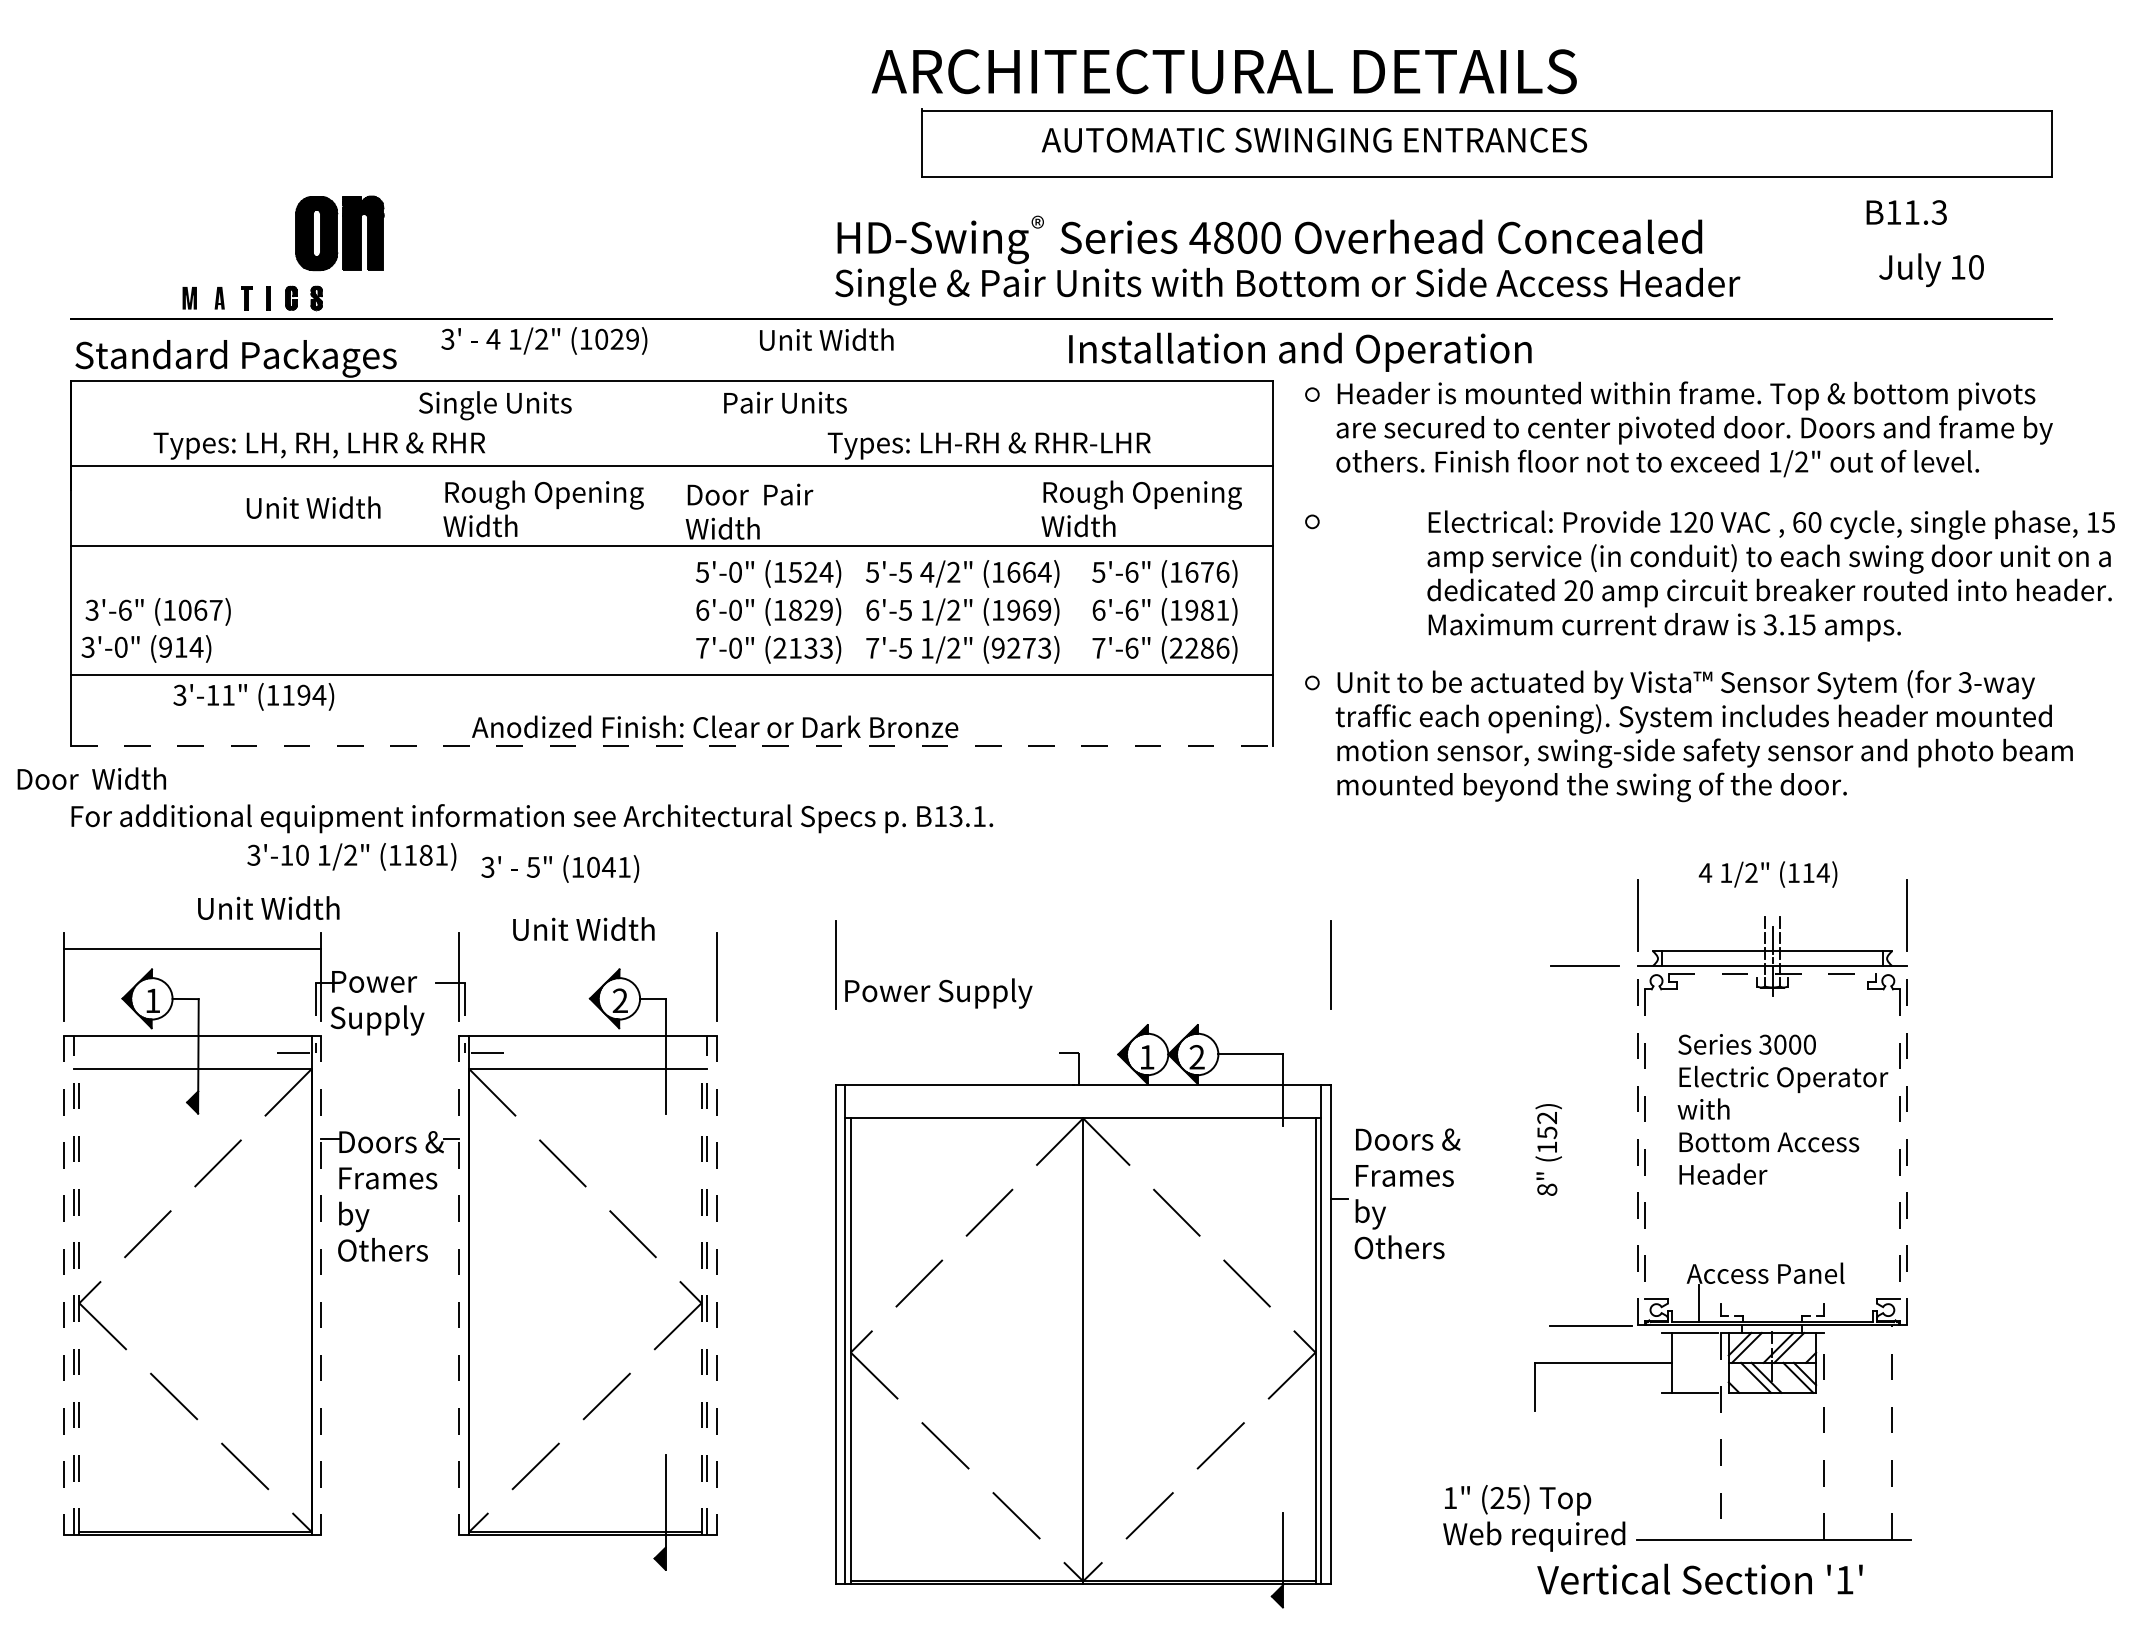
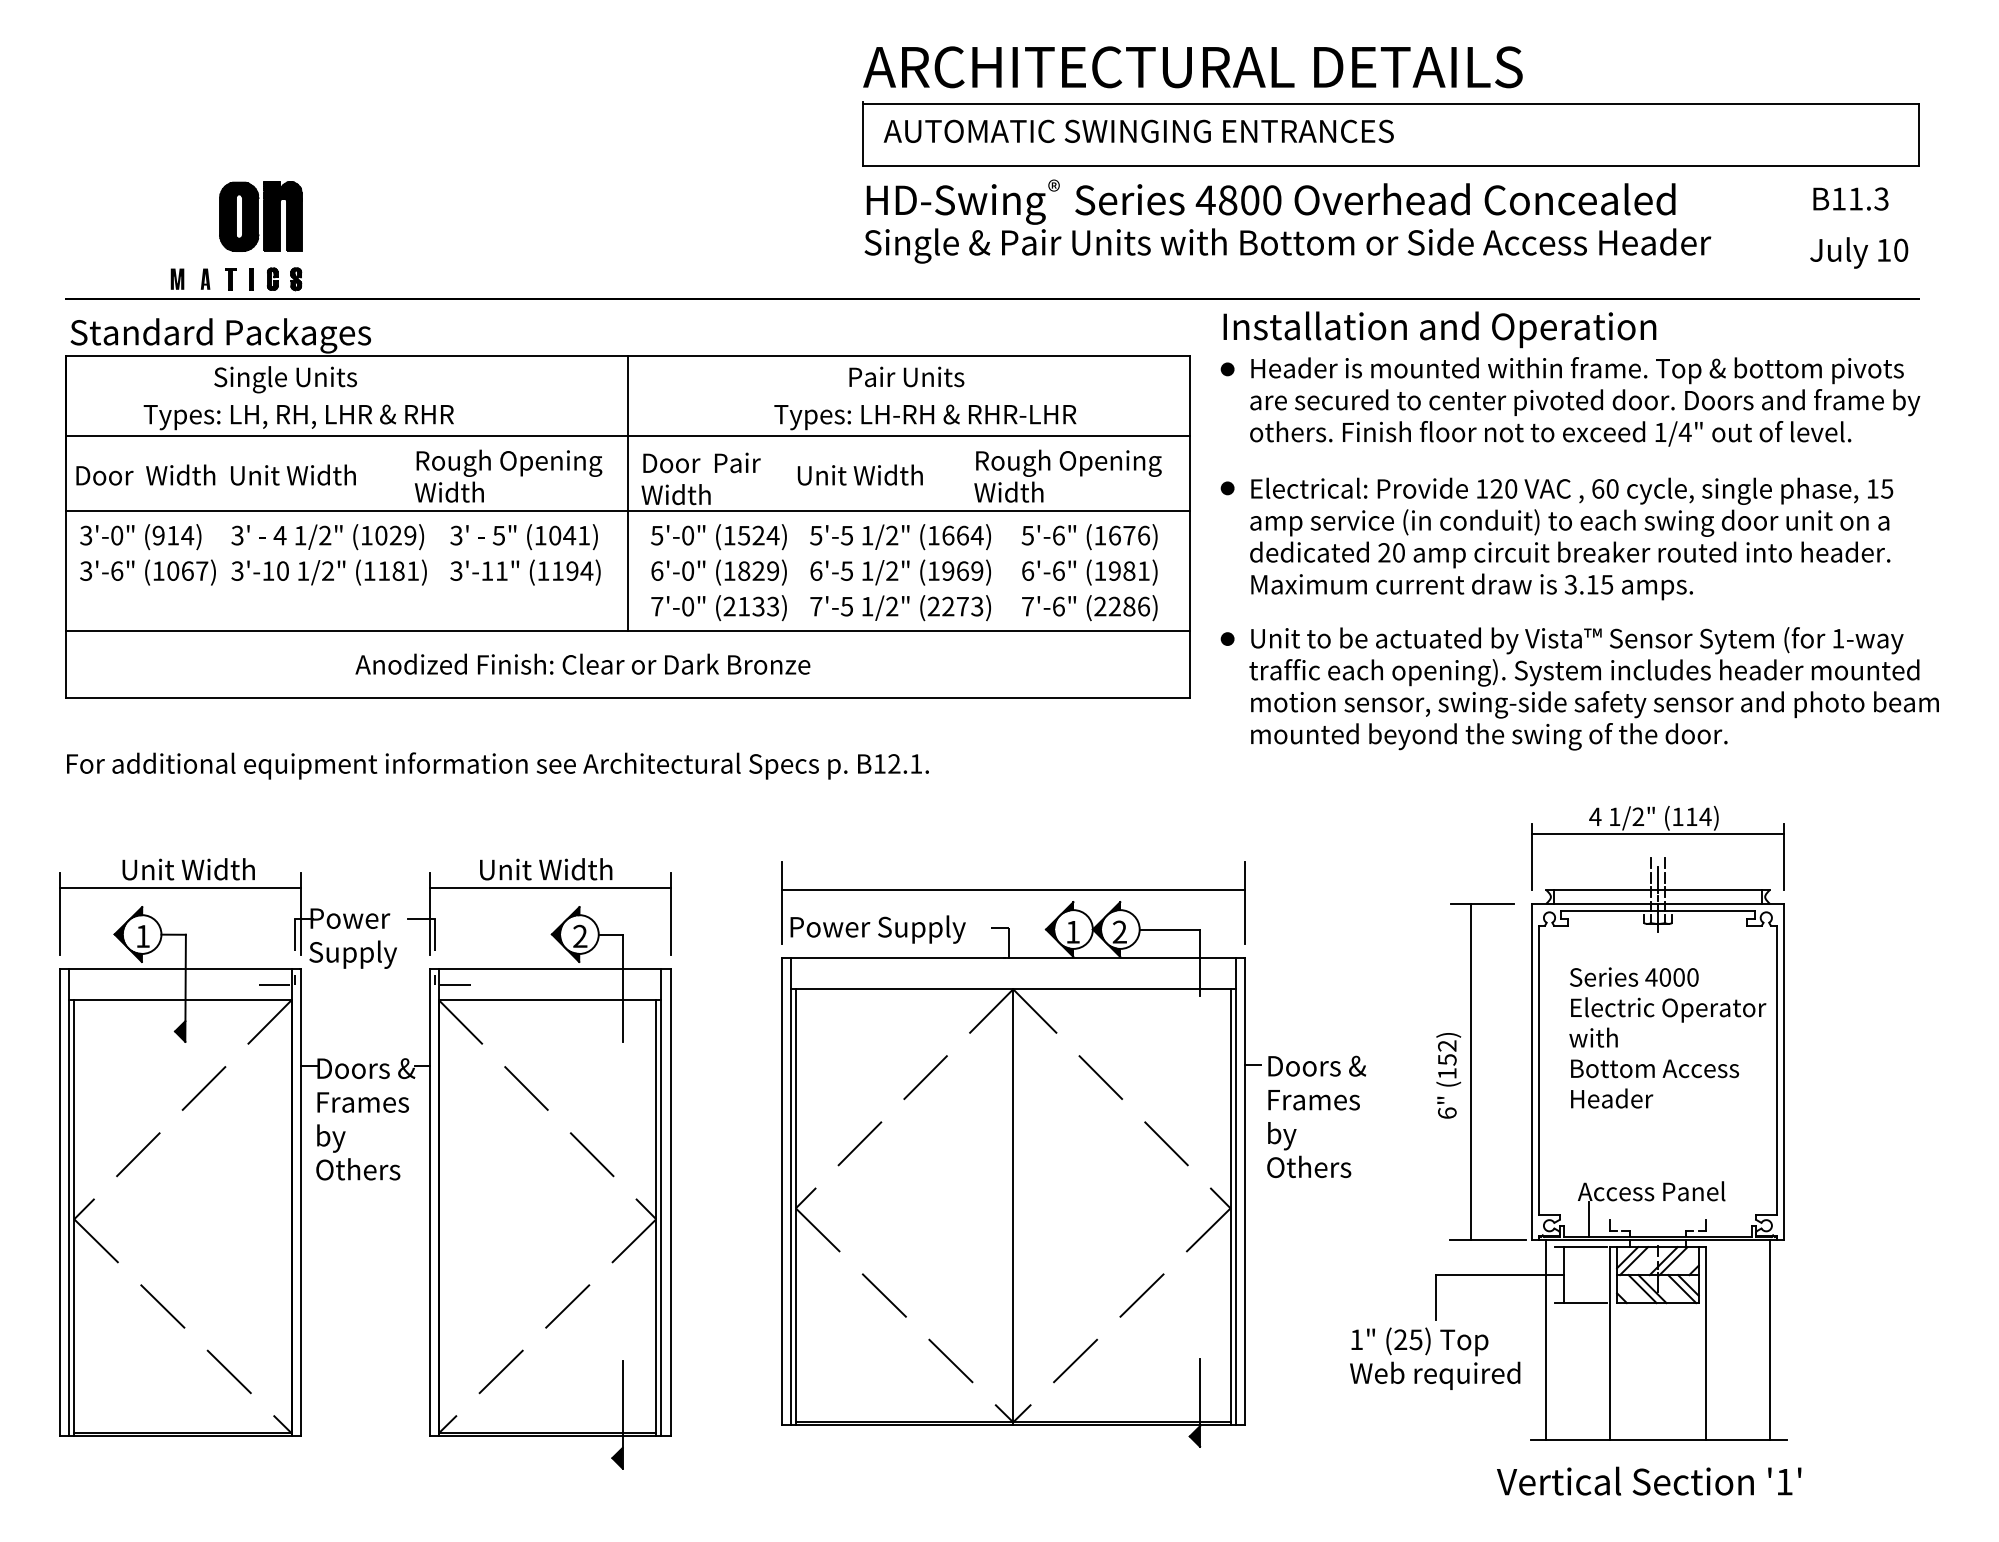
text: (1223, 71) -> (1192, 67), moved
text: (1314, 139) -> (1138, 130), moved
text: (1906, 212) -> (1850, 199), moved
part: (339, 233) -> (260, 216), moved
text: (1287, 260) -> (1287, 221), moved
text: (1931, 270) -> (1859, 253), moved
text: (826, 339) -> (860, 474), moved
text: (544, 340) -> (327, 536), moved
text: (1300, 351) -> (1440, 329), moved
fill: (1312, 394) -> (1227, 369), added
text: (785, 402) -> (906, 376), moved
text: (495, 405) -> (285, 379), moved
text: (1801, 461) -> (1685, 431), 1/2" -> 1/4"
fill: (1312, 521) -> (1227, 488), added
line: (671, 527) -> (628, 493), added
text: (927, 572) -> (867, 535), 4/2" -> 1/2"
text: (1770, 575) -> (1571, 538), moved
text: (146, 648) -> (140, 536), moved
text: (997, 648) -> (933, 606), (9273) -> (2273)
fill: (1312, 682) -> (1227, 638), added
text: (1964, 682) -> (1837, 638), 3-way -> 1-way
text: (253, 696) -> (525, 572), moved
text: (715, 726) -> (583, 663), moved
line: (671, 745) -> (628, 697), dashed -> solid
text: (91, 778) -> (145, 474), moved
text: (955, 816) -> (893, 763), B13.1. -> B12.1.
text: (351, 856) -> (328, 572), moved
text: (560, 868) -> (524, 536), moved
line: (1772, 891) -> (1658, 834), added
text: (268, 907) -> (188, 868), moved
line: (587, 949) -> (549, 888), added
line: (1082, 950) -> (1012, 889), added
line: (1772, 973) -> (1658, 910), dashed -> solid
text: (1765, 1044) -> (1651, 977), 3000 -> 4000
line: (1645, 1144) -> (1539, 1070), dashed -> solid
line: (1899, 1144) -> (1776, 1070), dashed -> solid
line: (1572, 1145) -> (1470, 1071), added
line: (1637, 1145) -> (1531, 1071), dashed -> solid
line: (1907, 1145) -> (1784, 1071), dashed -> solid
text: (1547, 1189) -> (1447, 1112), 8" -> 6"
line: (73, 1284) -> (68, 1201), dashed -> solid
line: (707, 1284) -> (661, 1201), dashed -> solid
line: (64, 1285) -> (60, 1202), dashed -> solid
line: (321, 1285) -> (300, 1202), dashed -> solid
line: (459, 1285) -> (429, 1202), dashed -> solid
line: (716, 1285) -> (670, 1202), dashed -> solid
line: (79, 1301) -> (74, 1217), dashed -> solid
line: (701, 1301) -> (656, 1217), dashed -> solid
part: (1091, 1316) -> (1021, 1174), moved
line: (1892, 1431) -> (1770, 1339), dashed -> solid
line: (1652, 1432) -> (1545, 1340), added
line: (1823, 1435) -> (1705, 1342), dashed -> solid
line: (1721, 1436) -> (1610, 1343), dashed -> solid
text: (1534, 1518) -> (1435, 1358), moved
text: (1699, 1578) -> (1648, 1480), moved

